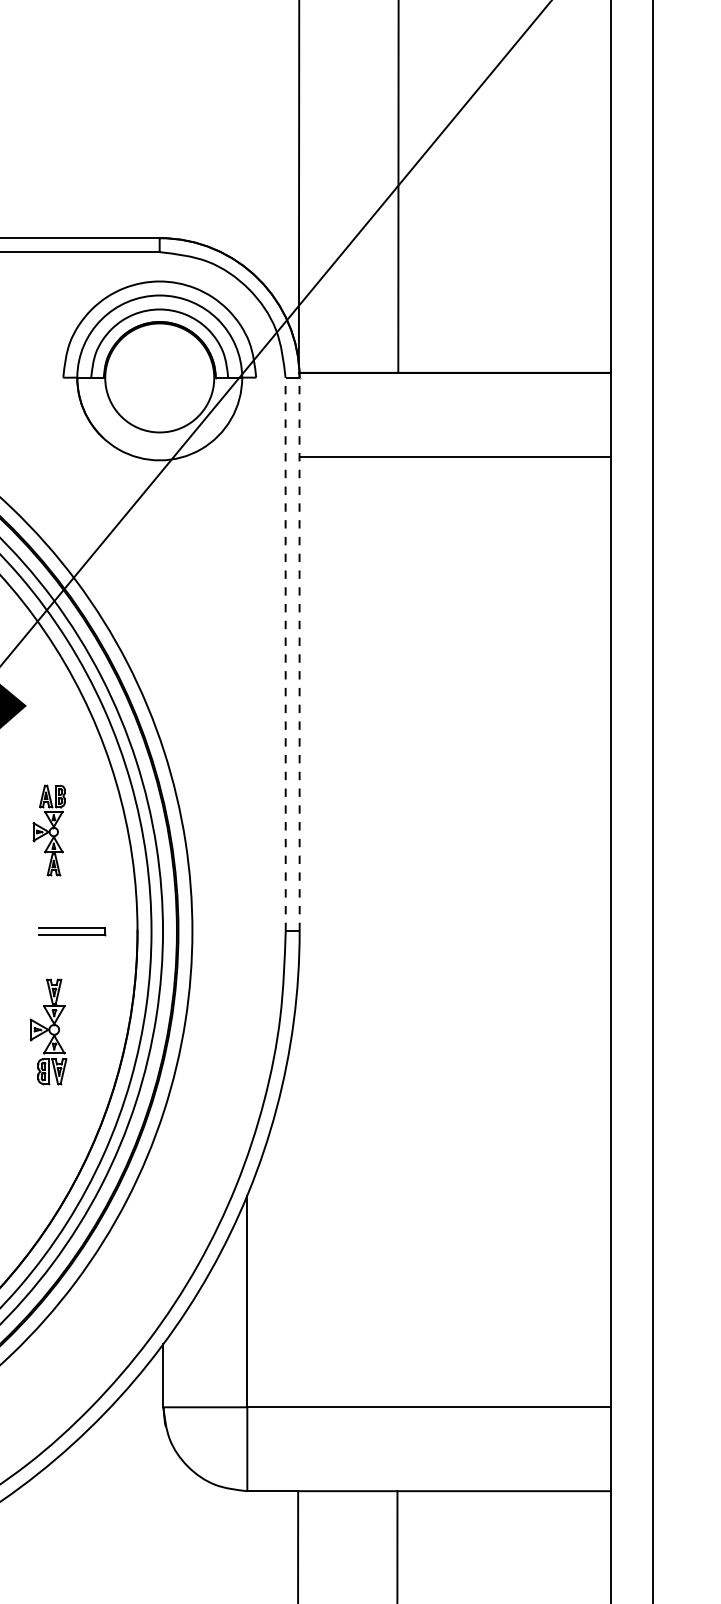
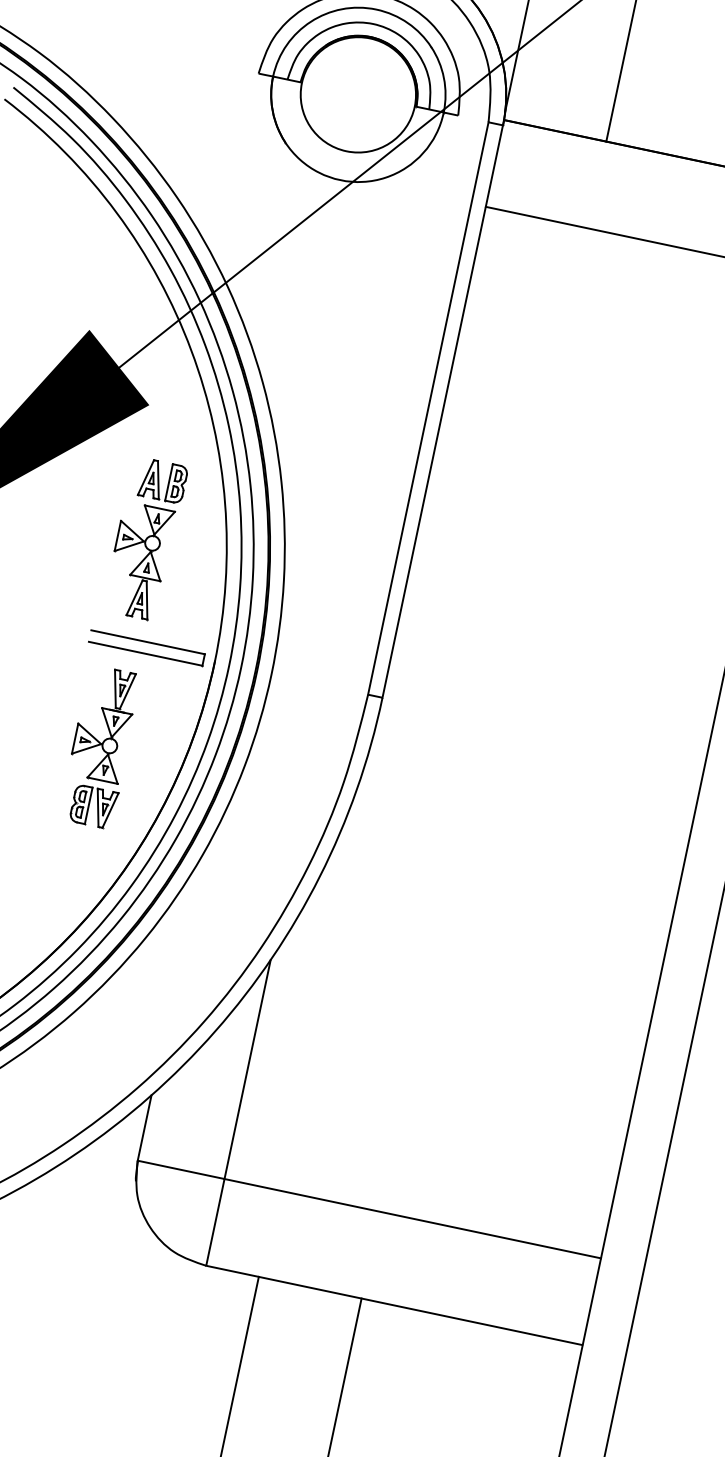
line: (285, 654) -> (428, 408), dashed -> solid
line: (299, 654) -> (442, 411), dashed -> solid
part: (49, 830) -> (145, 539), size x1.67
part: (72, 931) -> (147, 648), size x1.67
part: (48, 1031) -> (100, 746), size x1.43

